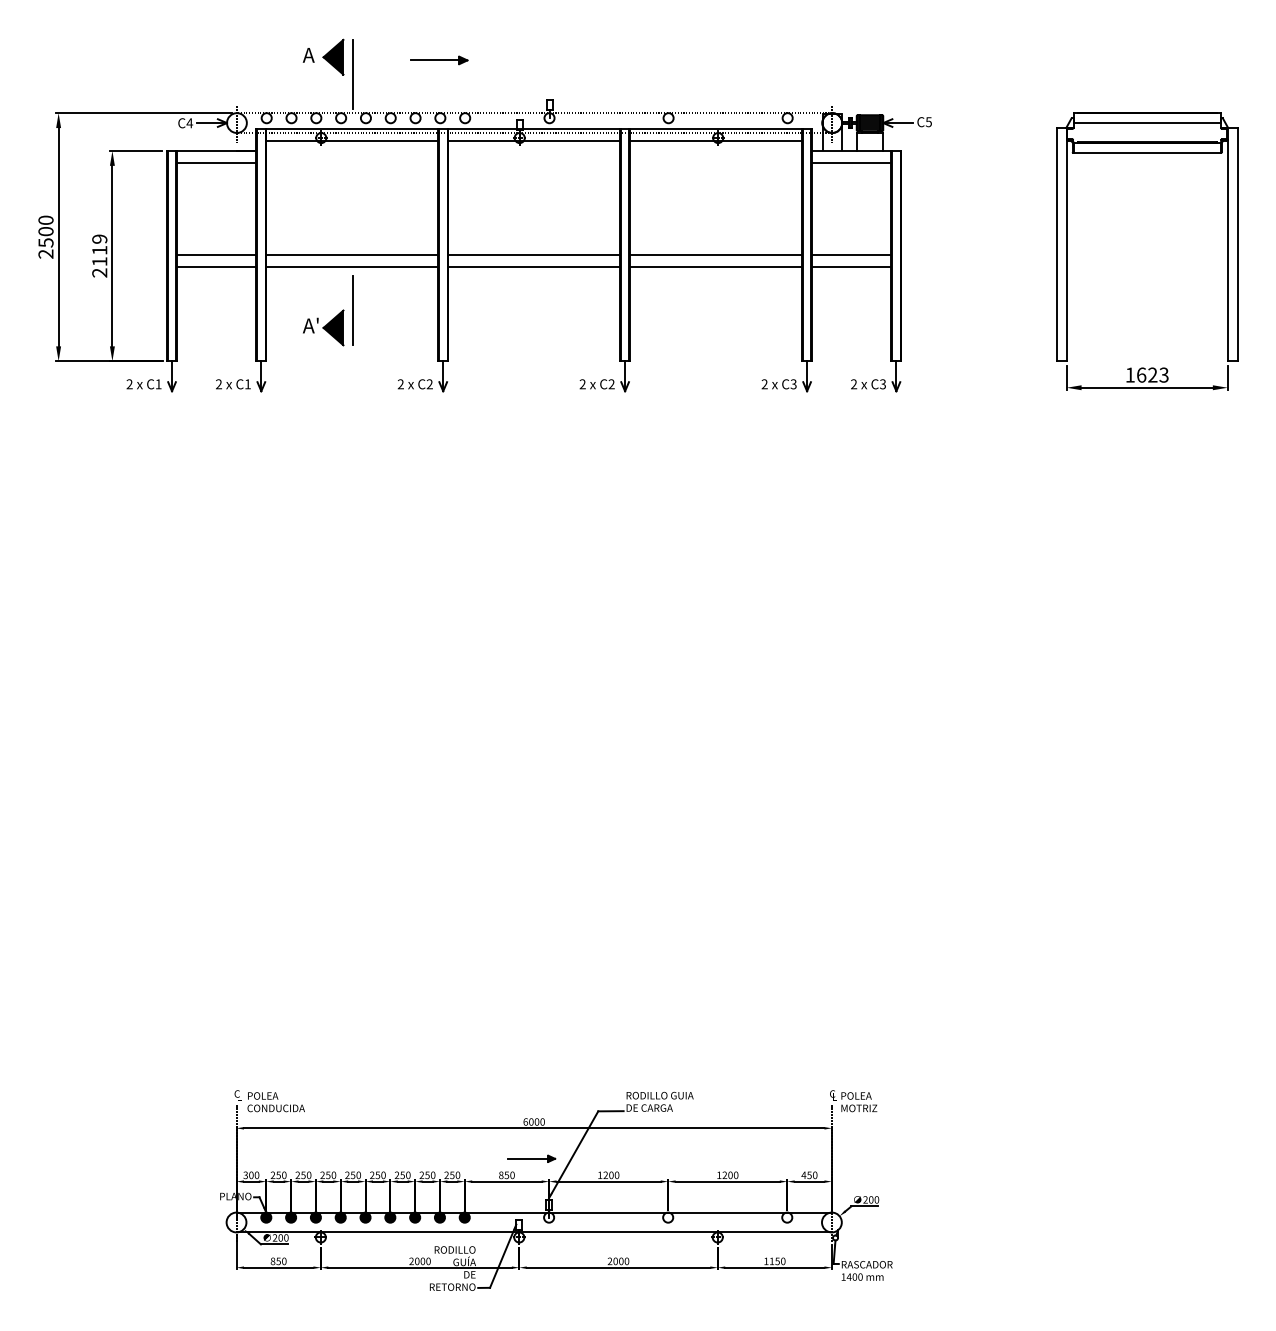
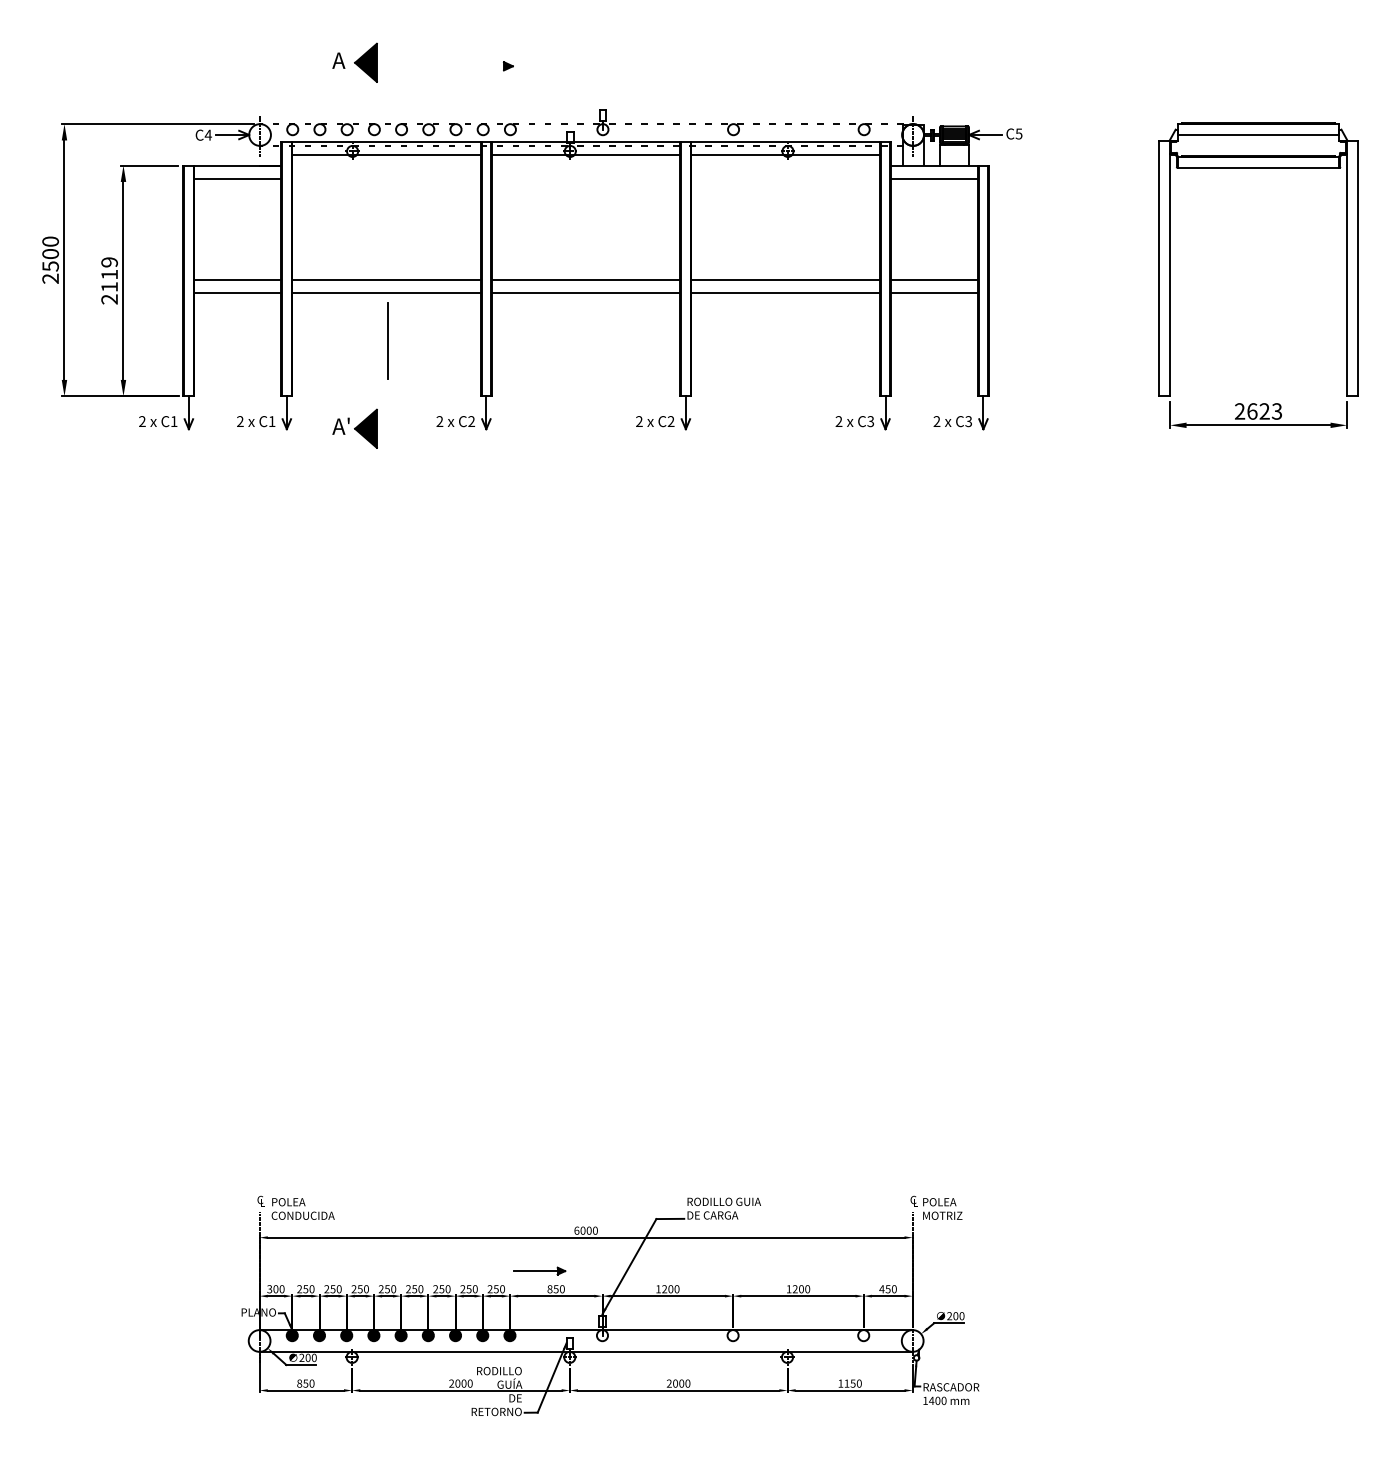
line: (435, 60) -> (477, 66), removed
line: (353, 74) -> (387, 81), removed
part: (323, 327) -> (355, 428), moved
text: (1129, 374) -> (1239, 410), 1623 -> 2623
part: (531, 1158) -> (539, 1270), moved

